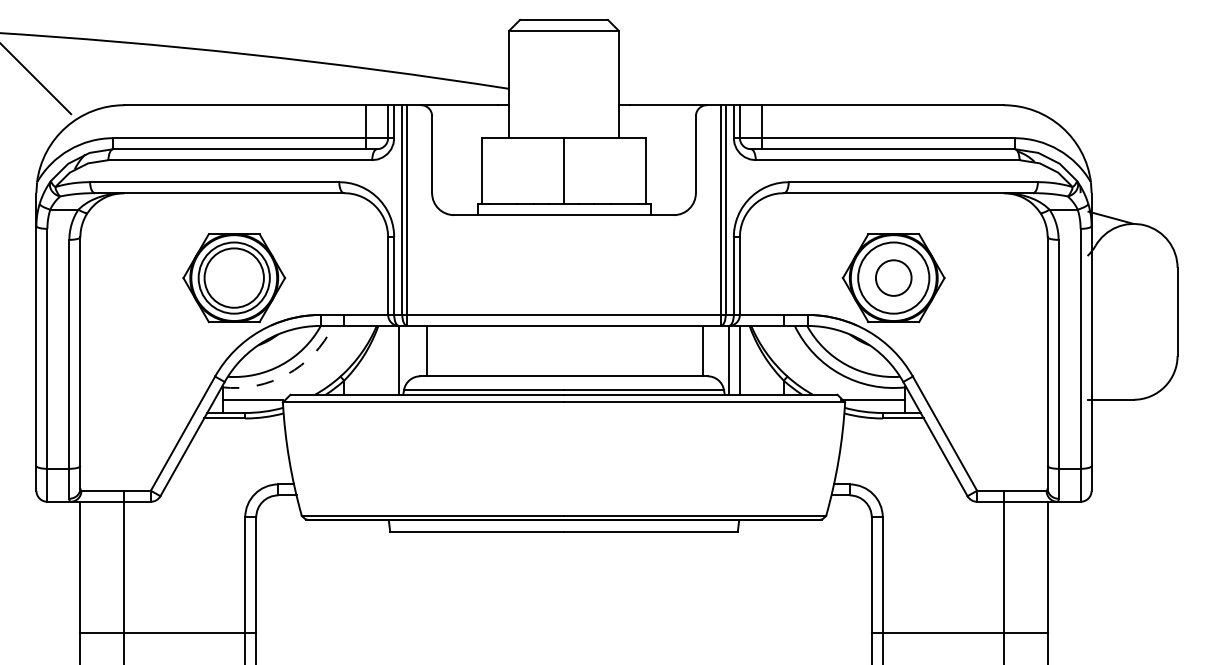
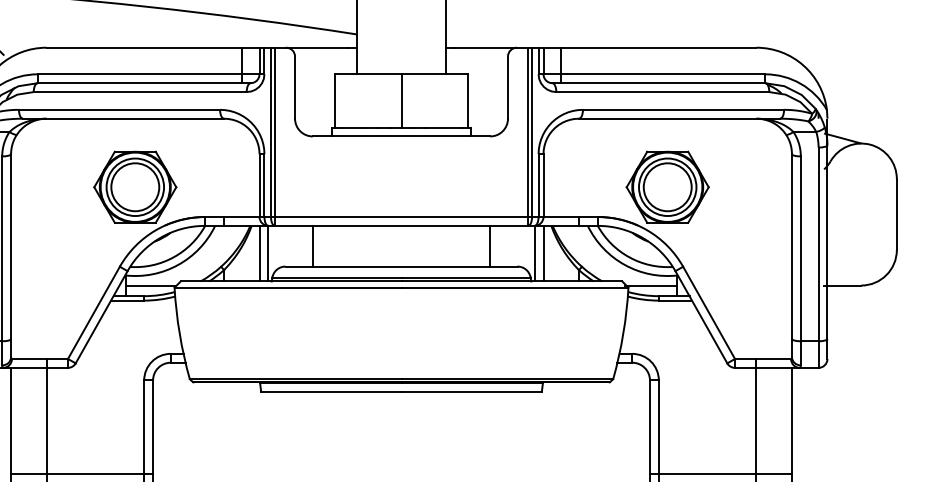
circle: (893, 277) -> (667, 186), size x1.67
line: (427, 350) -> (313, 245), moved
line: (702, 350) -> (489, 245), moved
line: (388, 359) -> (259, 252), added
arc: (287, 374) -> (178, 265), dashed -> solid

